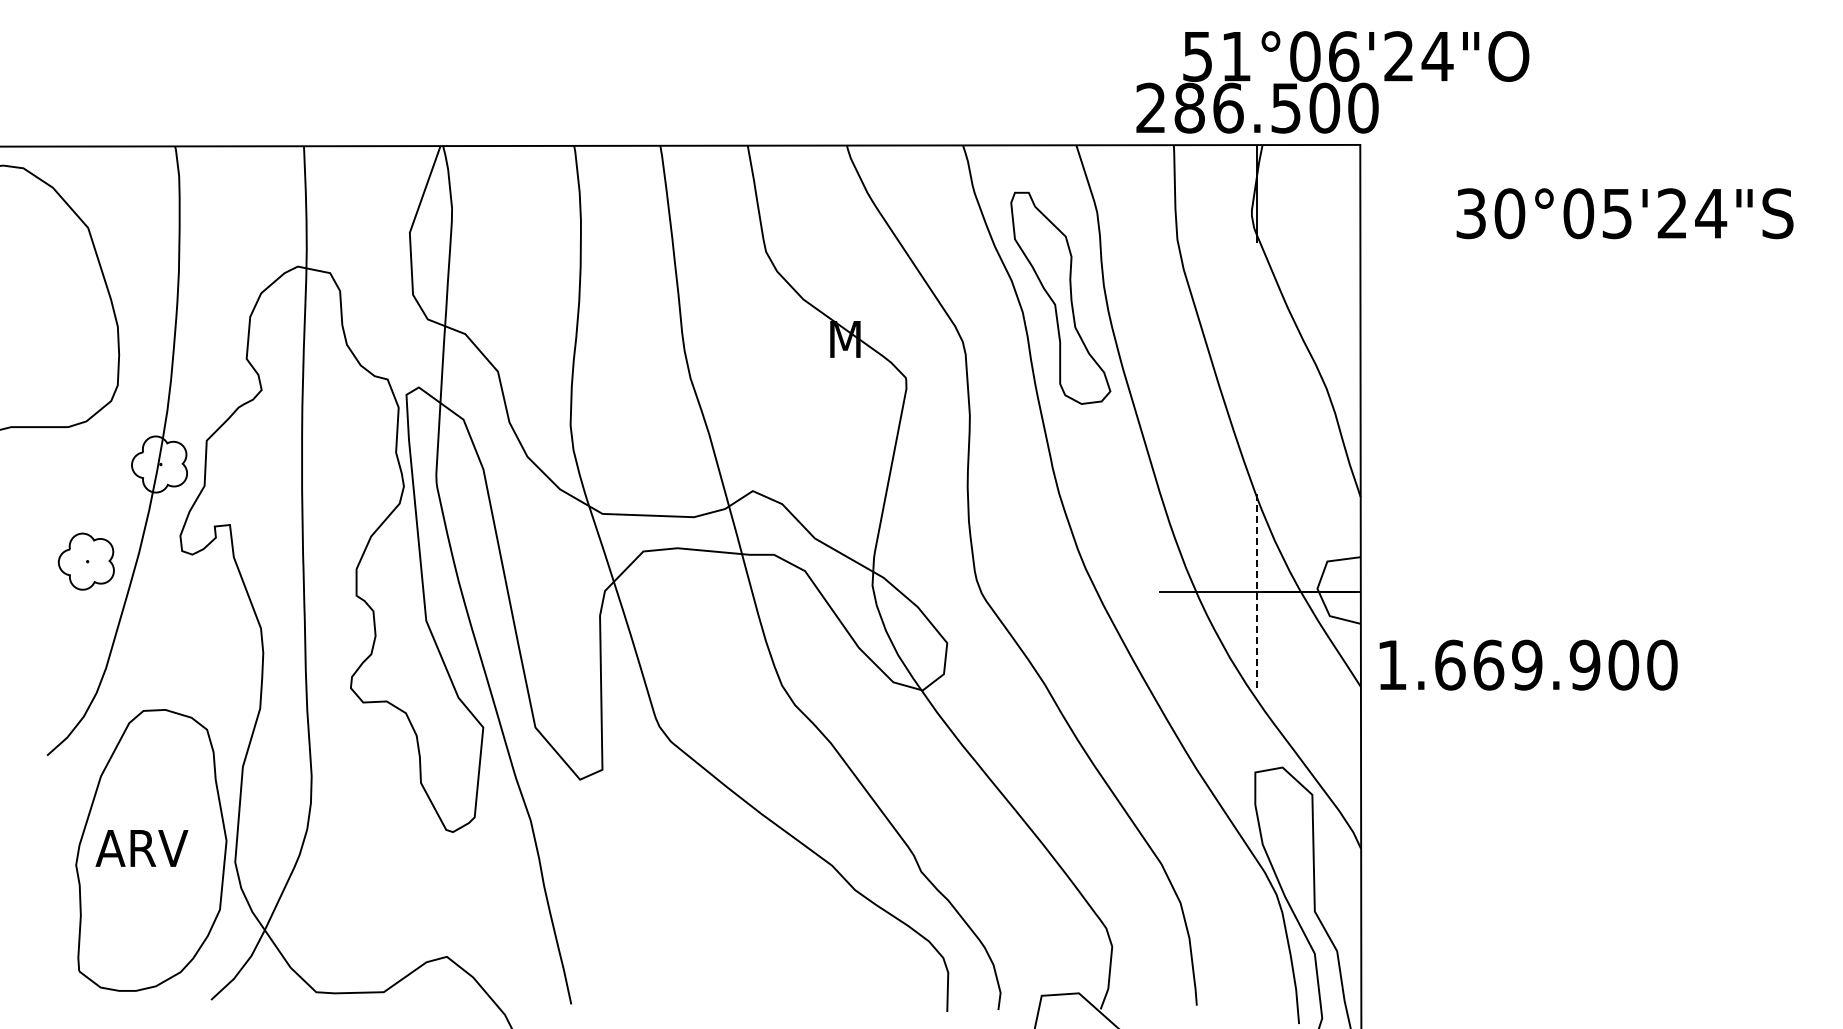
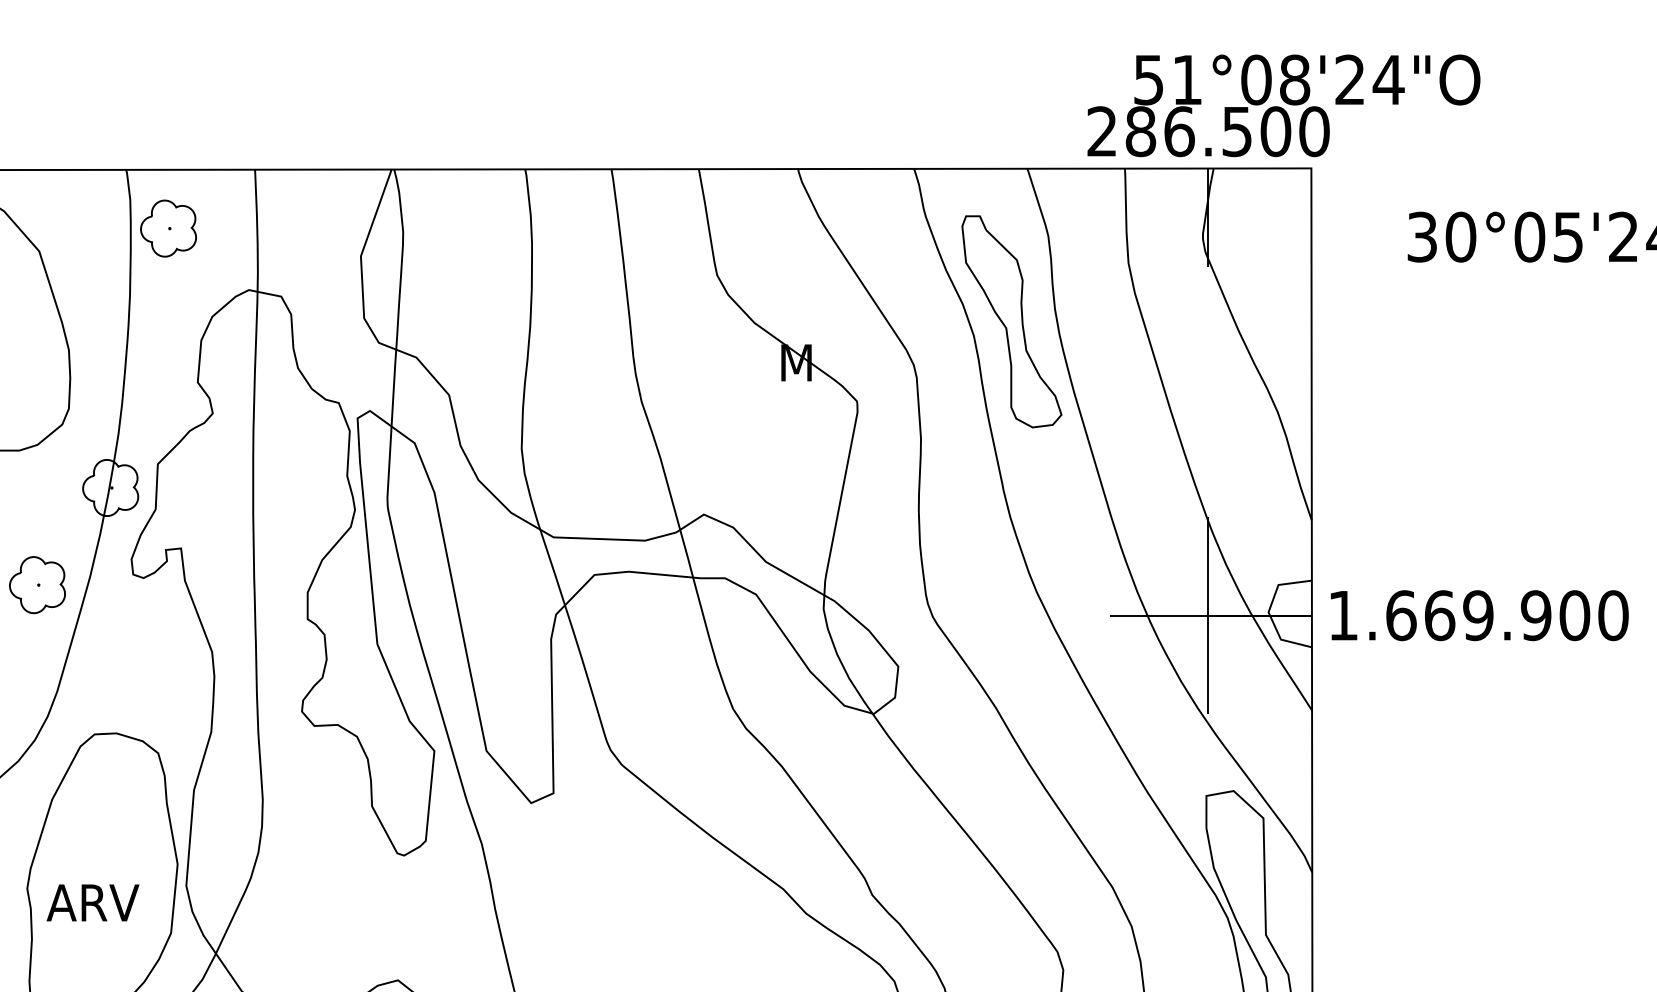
text: (1343, 56) -> (1294, 79), 51°06'24"O -> 51°08'24"O
part: (217, 205) -> (168, 228), added
line: (1257, 592) -> (1208, 615), dashed -> solid
text: (1528, 664) -> (1479, 614), moved
text: (141, 848) -> (92, 902), moved

